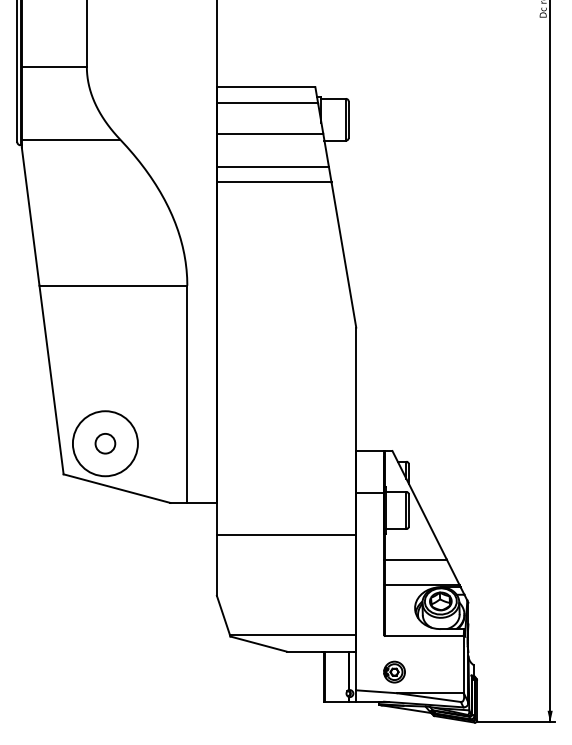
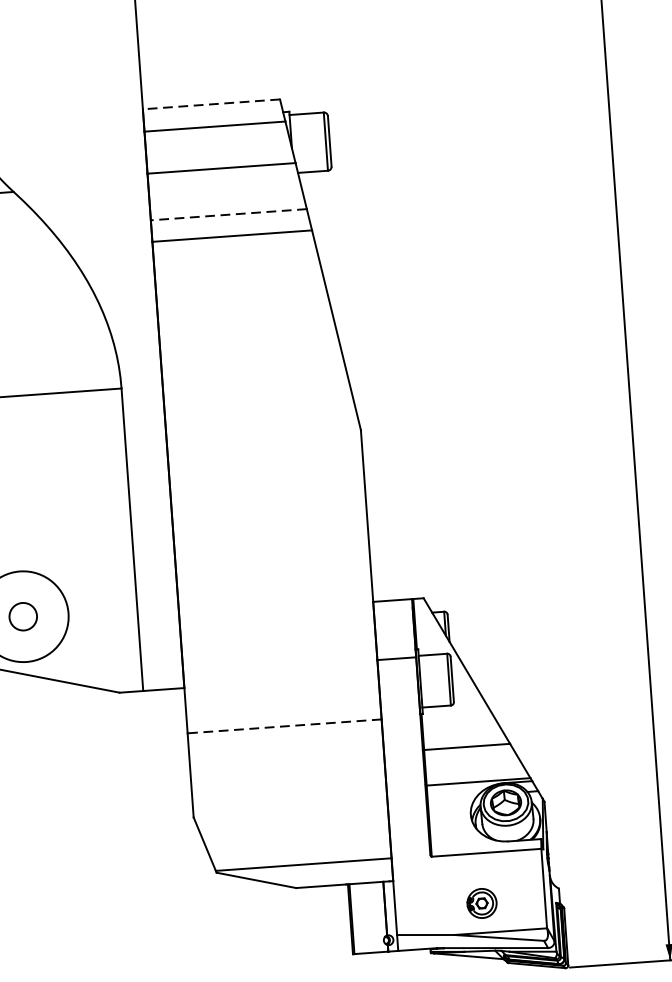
line: (265, 87) -> (210, 104), solid -> dashed
line: (272, 167) -> (228, 215), solid -> dashed
line: (286, 535) -> (284, 726), solid -> dashed
part: (394, 671) -> (481, 902), moved

